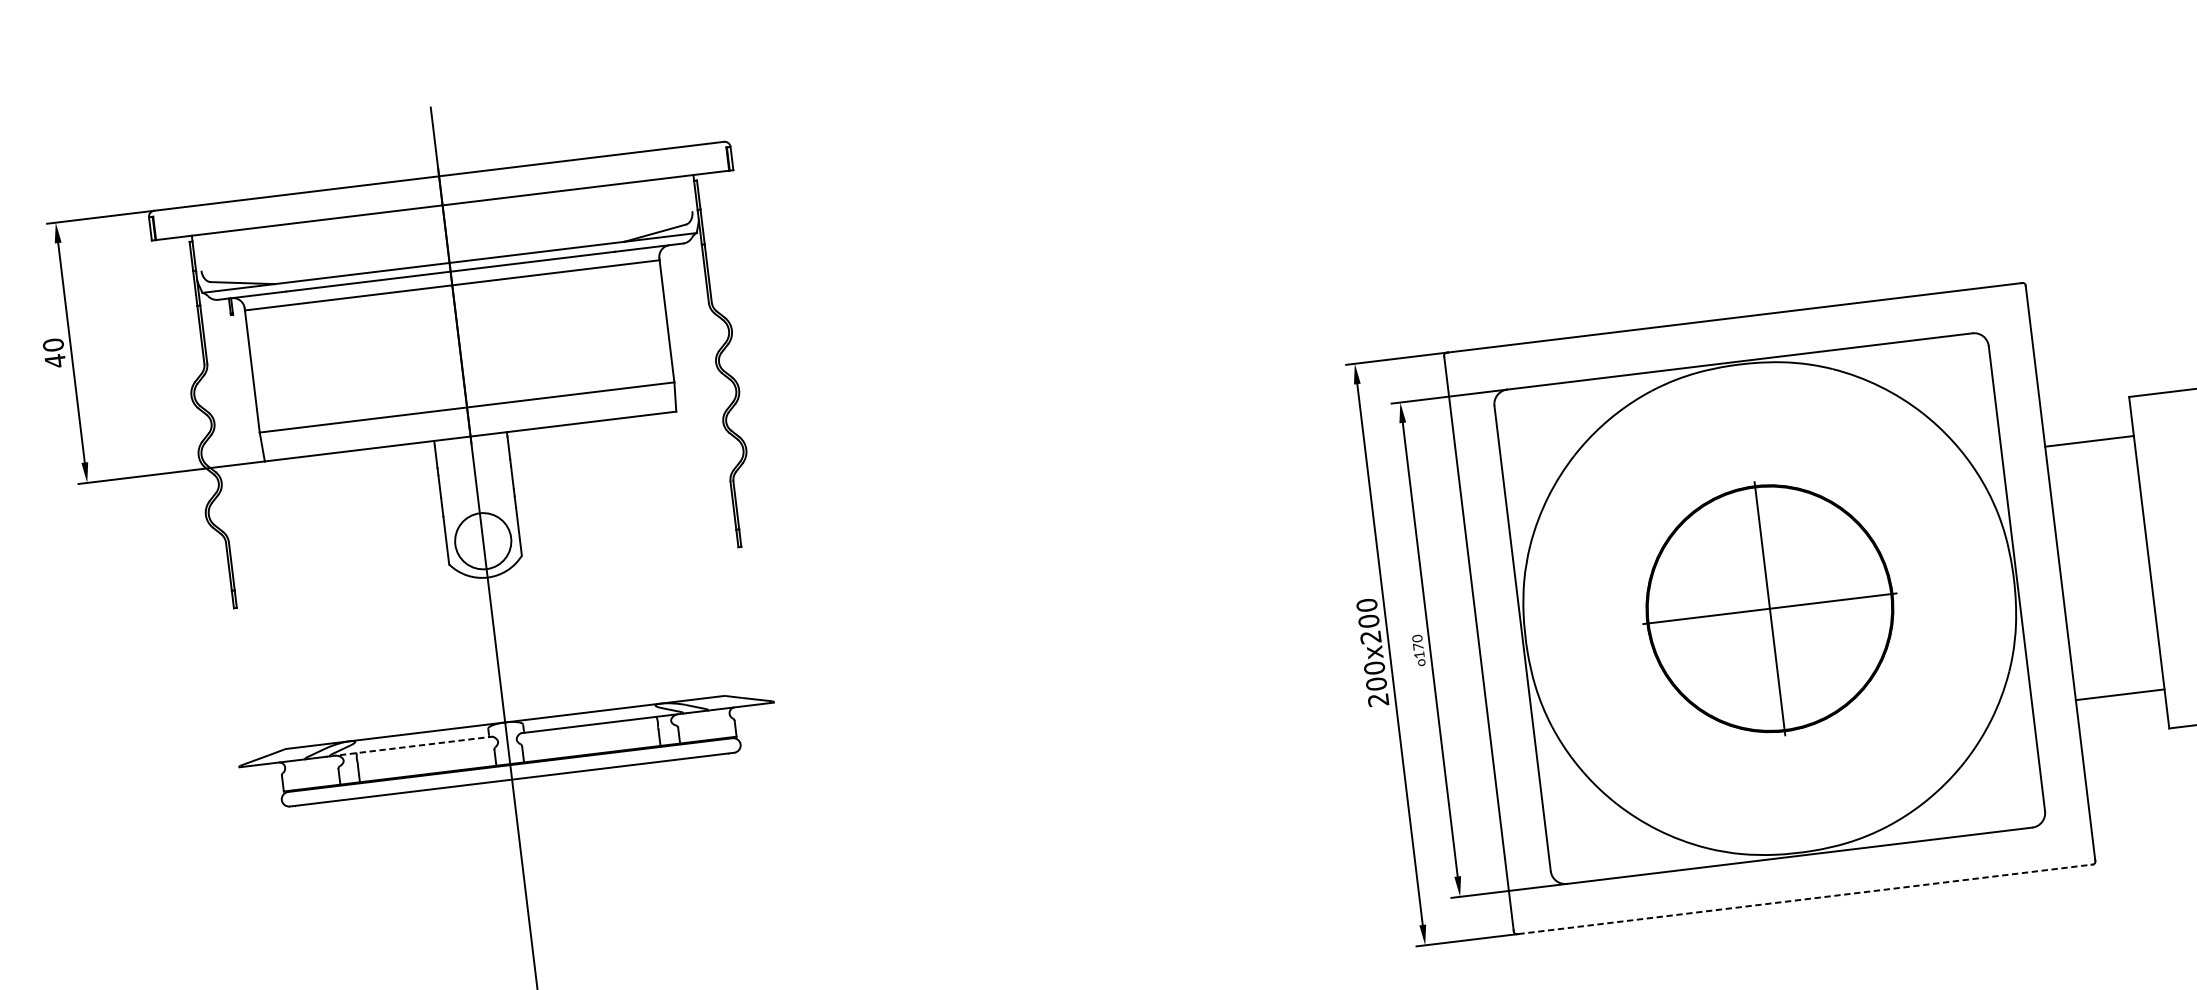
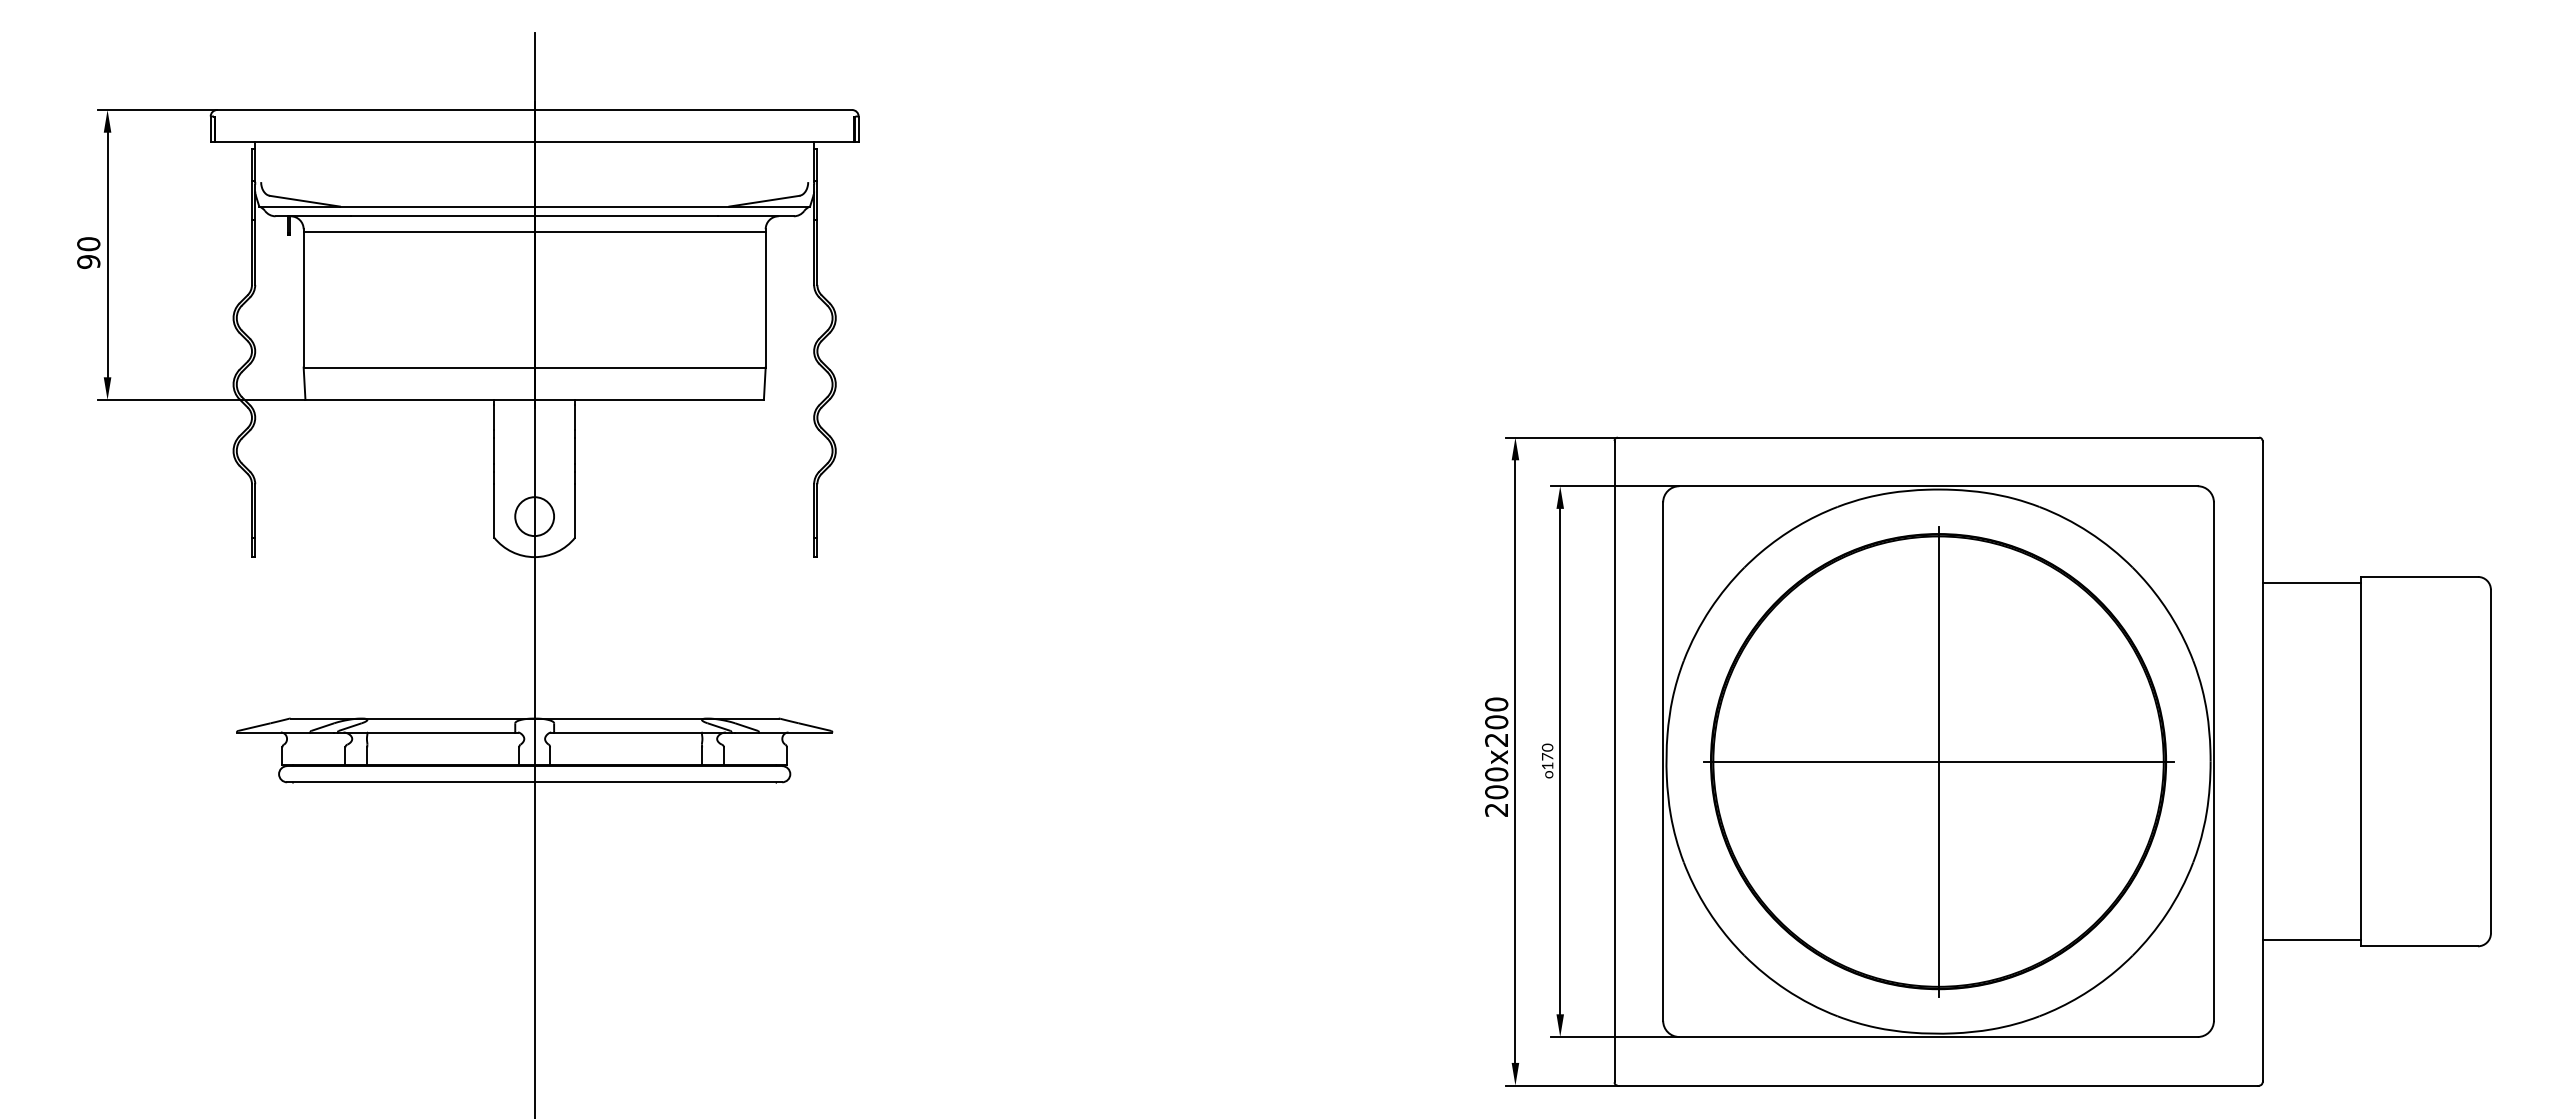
text: (55, 360) -> (88, 261), 40 -> 90
line: (2089, 441) -> (2311, 583), moved
circle: (483, 541) -> (534, 516), size x0.62
part: (1769, 608) -> (1938, 761), size x1.67
line: (2119, 694) -> (2311, 939), moved
line: (409, 746) -> (426, 732), dashed -> solid
line: (1805, 899) -> (1939, 1085), dashed -> solid

